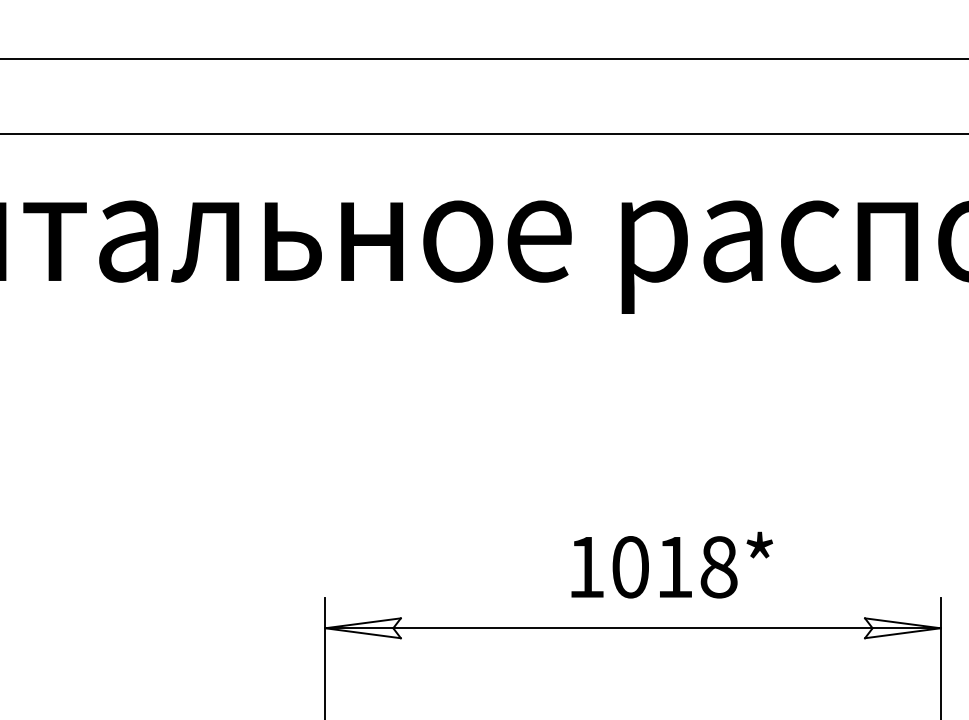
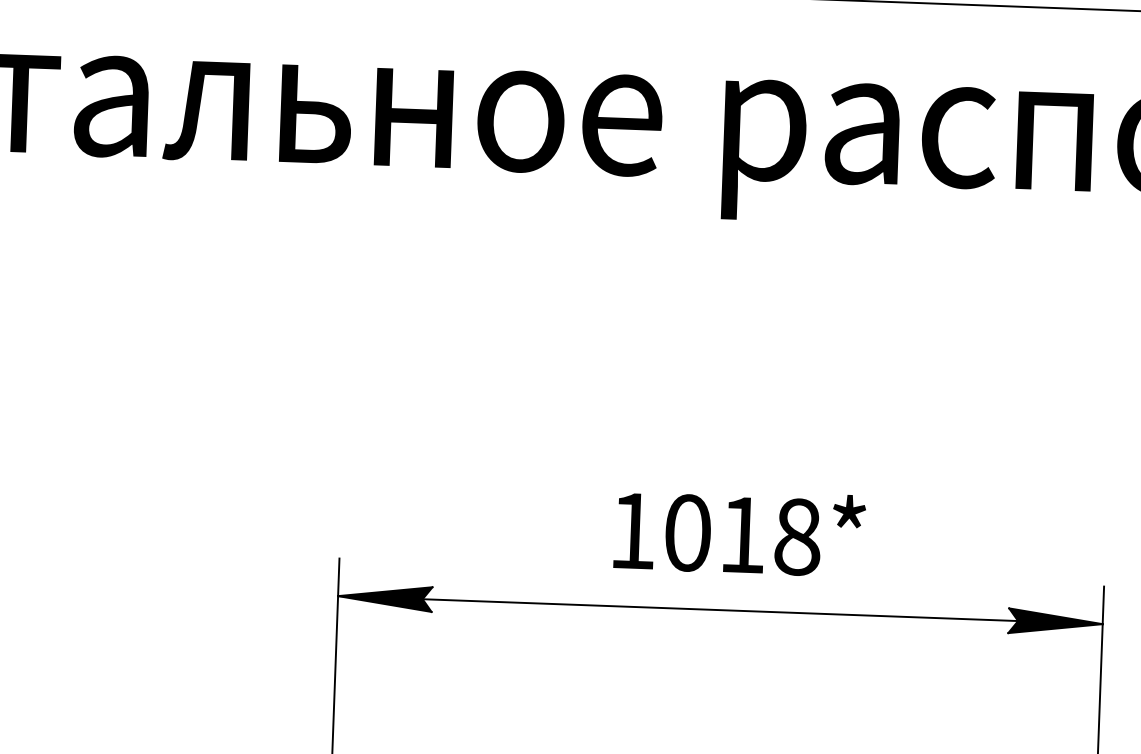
text: (671, 564) -> (738, 531), moved
fill: (362, 628) -> (384, 598), added
fill: (902, 628) -> (1055, 622), added

